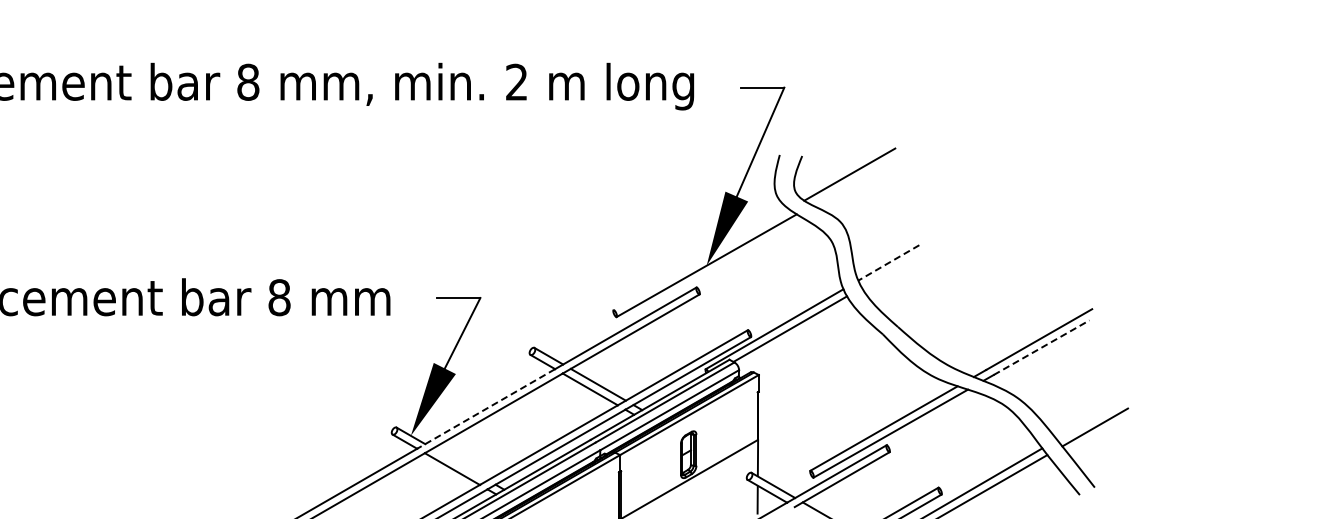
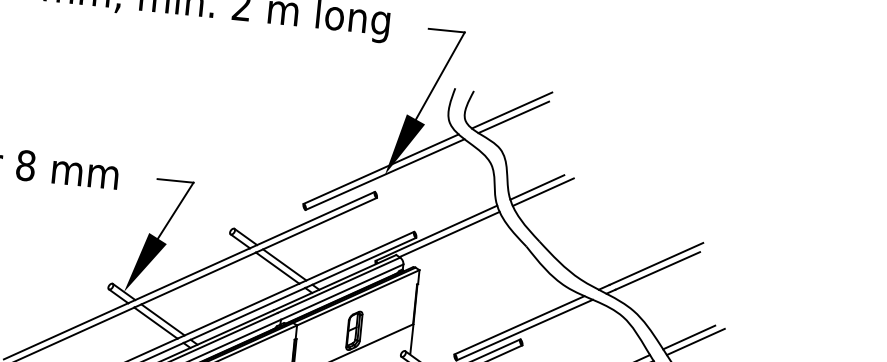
line: (852, 182) -> (513, 117), added
line: (701, 259) -> (381, 168), added
line: (888, 263) -> (537, 187), dashed -> solid
line: (896, 267) -> (543, 191), added
line: (1042, 347) -> (658, 270), dashed -> solid
line: (485, 409) -> (188, 276), dashed -> solid
line: (1086, 422) -> (689, 337), added
line: (459, 464) -> (162, 319), added

